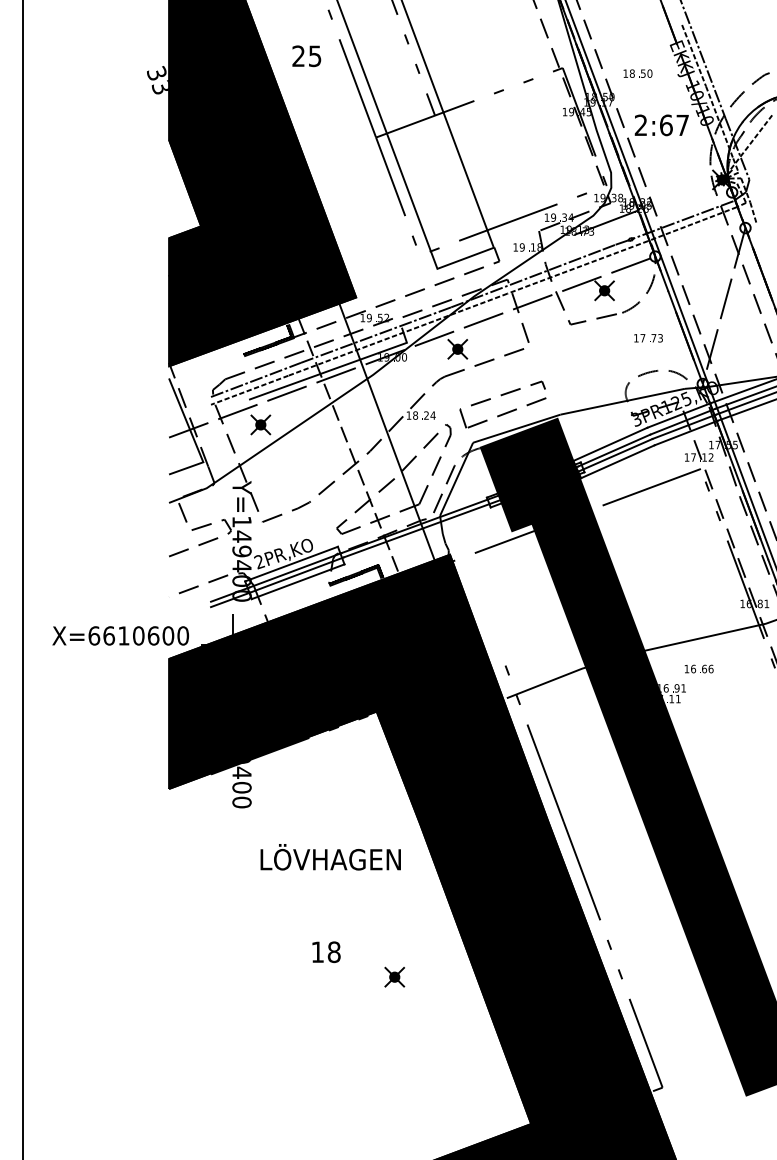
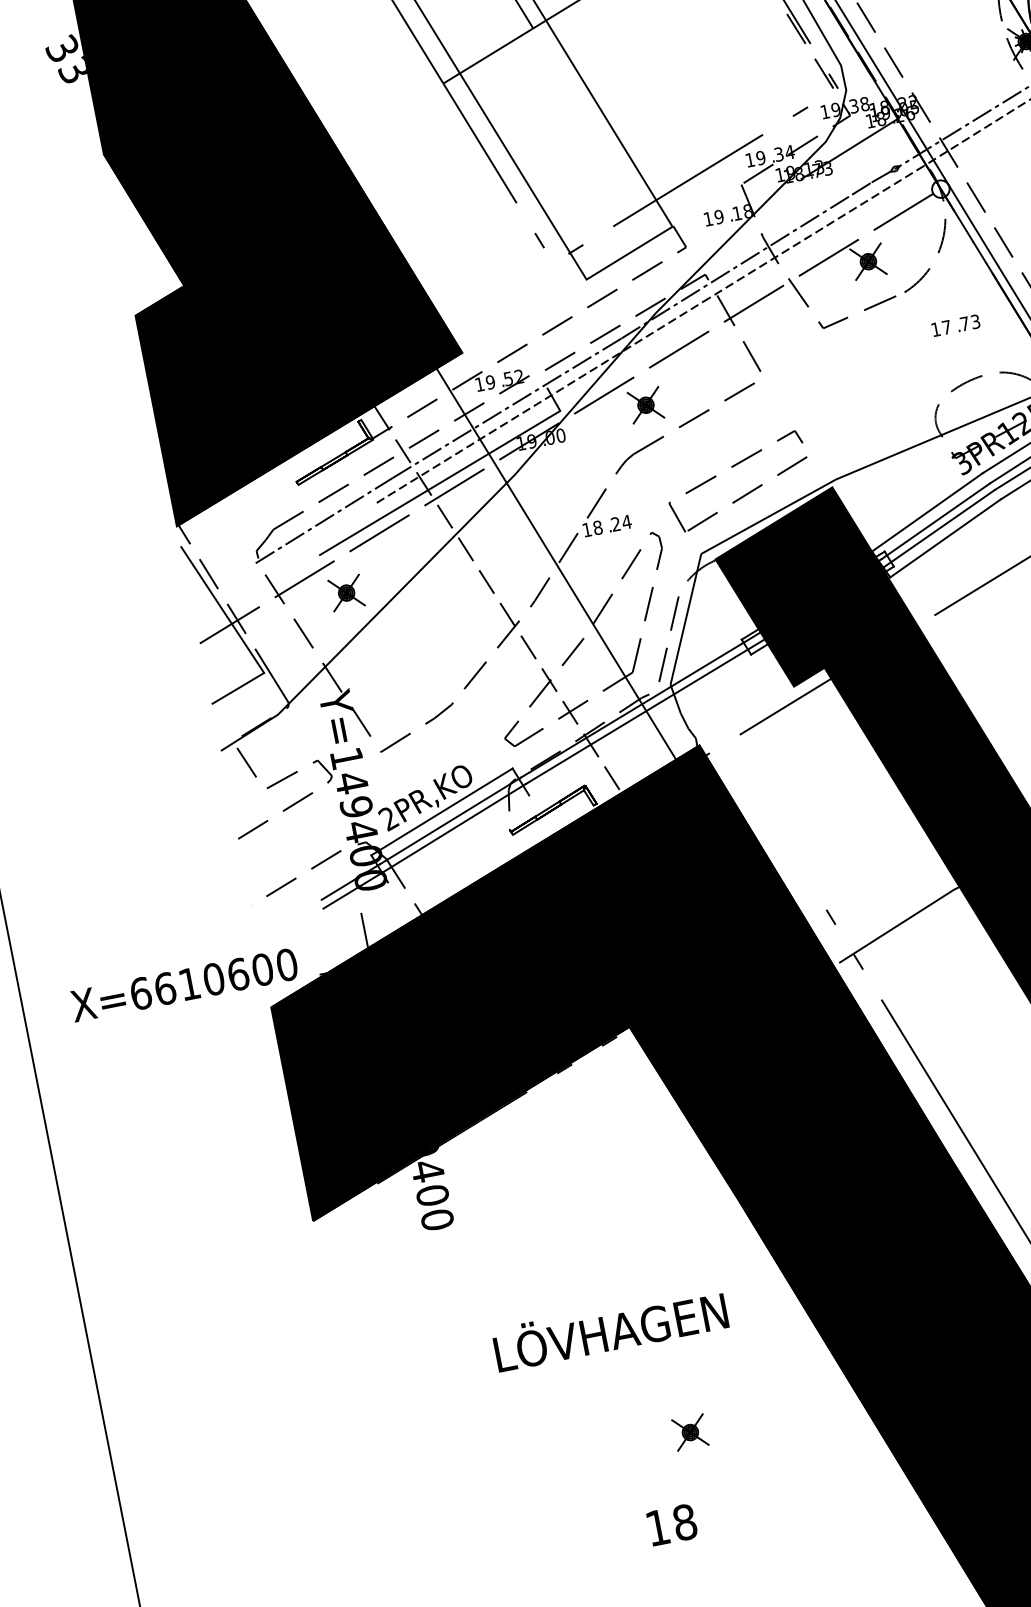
line: (249, 389) -> (316, 538), removed
line: (297, 581) -> (457, 838), removed
text: (330, 857) -> (609, 1329), moved
text: (326, 952) -> (672, 1525), moved
part: (394, 976) -> (689, 1431), moved

